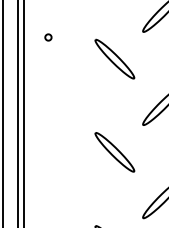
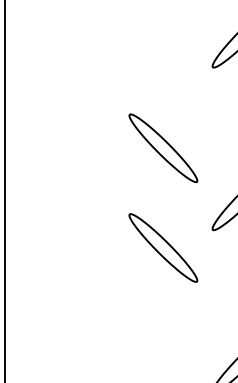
circle: (48, 37) -> (47, 77), removed
part: (114, 58) -> (162, 147), moved
part: (114, 152) -> (162, 248), moved

